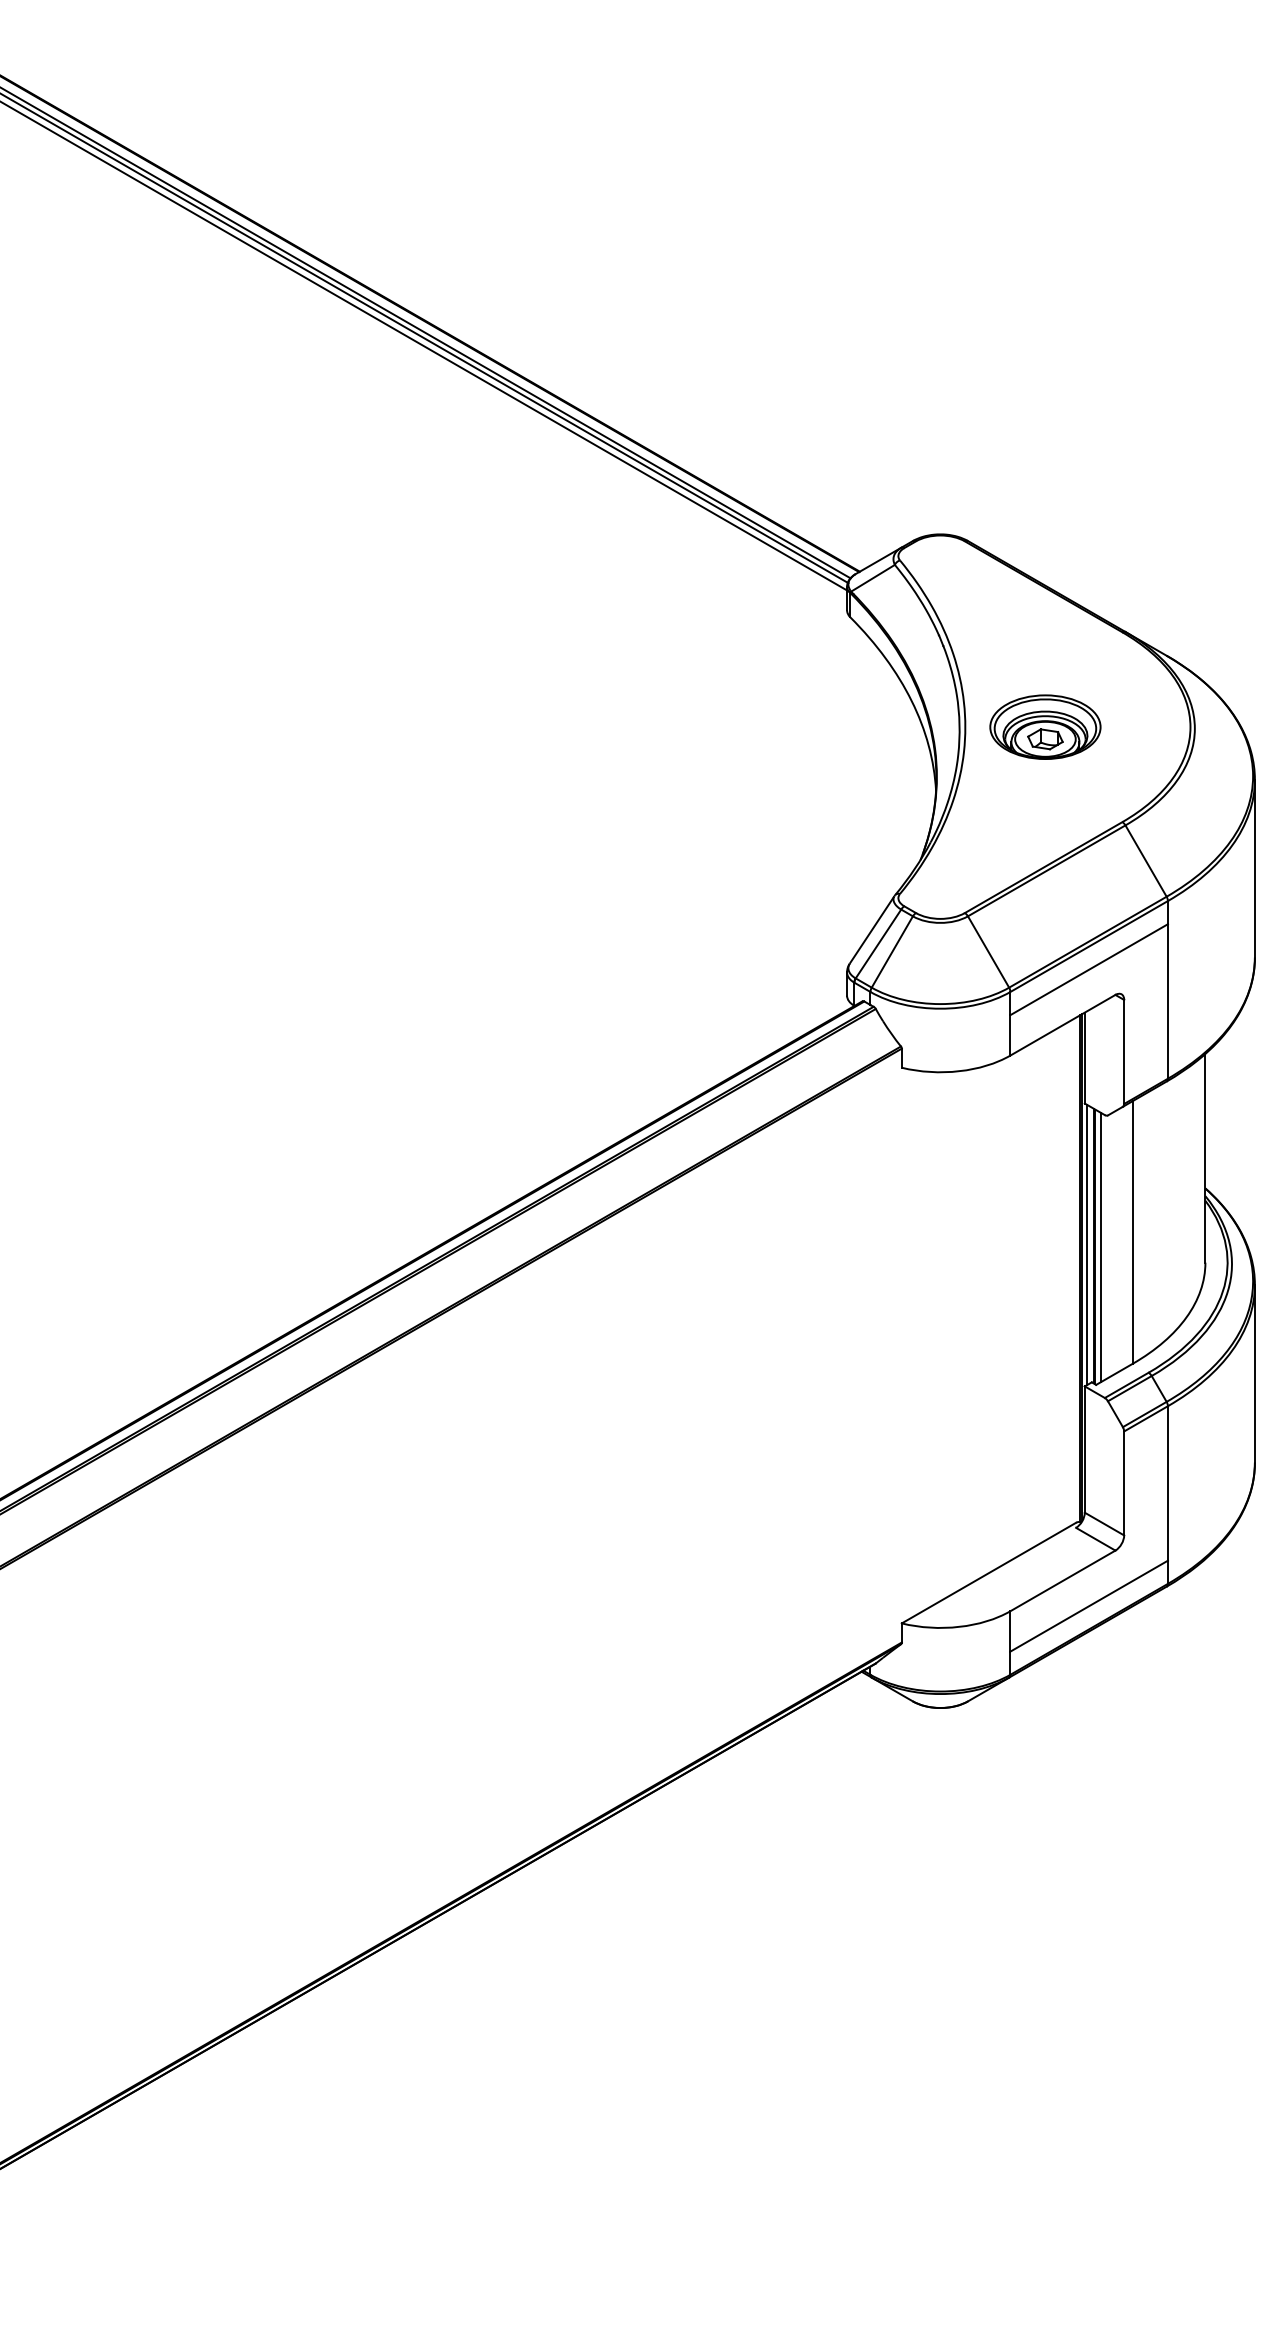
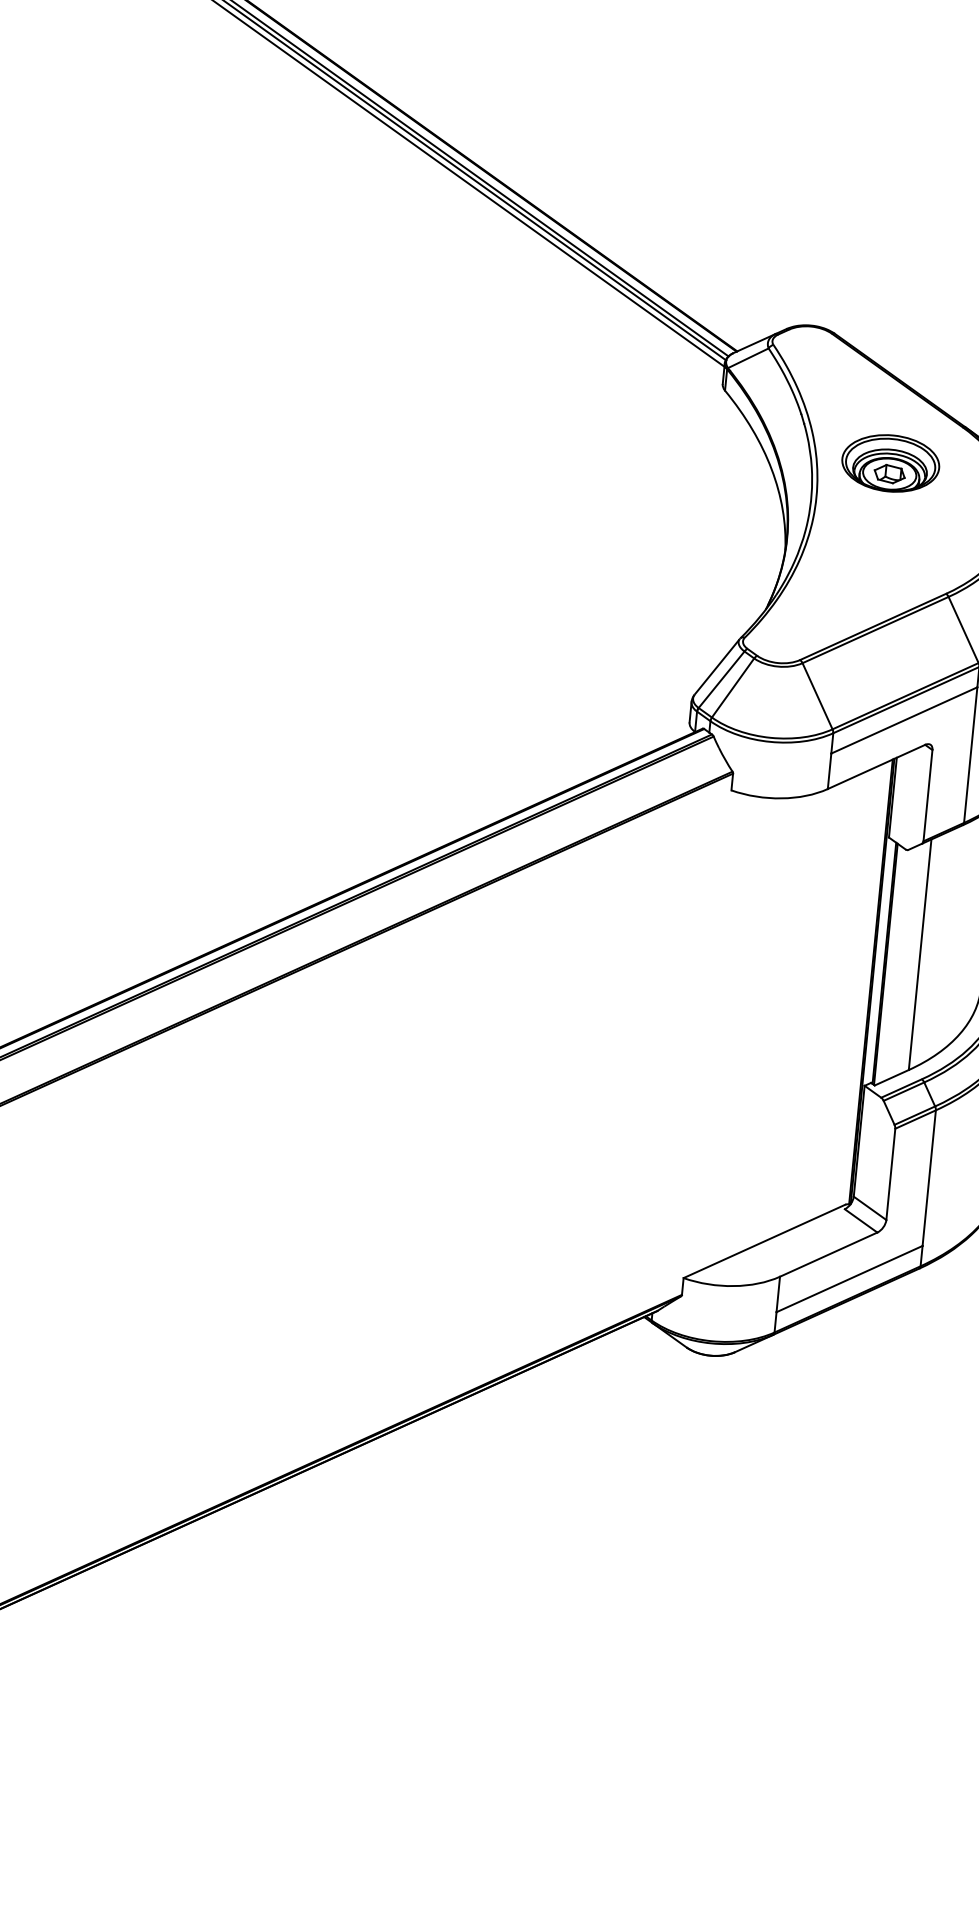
part: (1045, 726) -> (890, 462), moved
line: (1087, 1244) -> (879, 961), removed
line: (1100, 1247) -> (890, 965), removed

